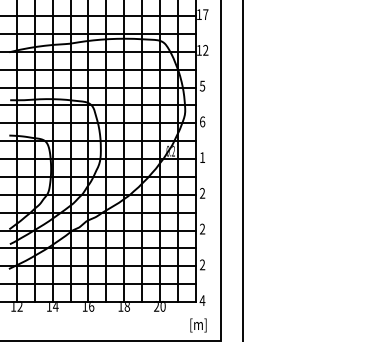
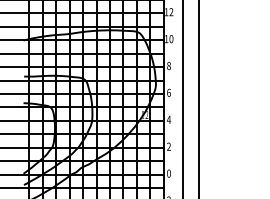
text: (205, 14) -> (171, 12), 17 -> 12
text: (205, 50) -> (171, 39), 12 -> 10
text: (202, 85) -> (168, 65), 5 -> 8
text: (202, 157) -> (168, 119), 1 -> 4
text: (202, 228) -> (168, 173), 2 -> 0

